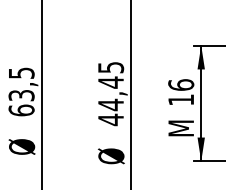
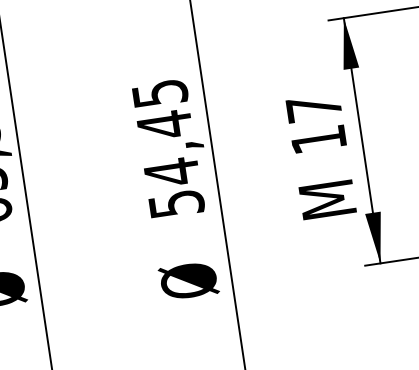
text: (181, 84) -> (314, 106), 16 -> 17
text: (111, 119) -> (177, 202), 44,45 -> 54,45

